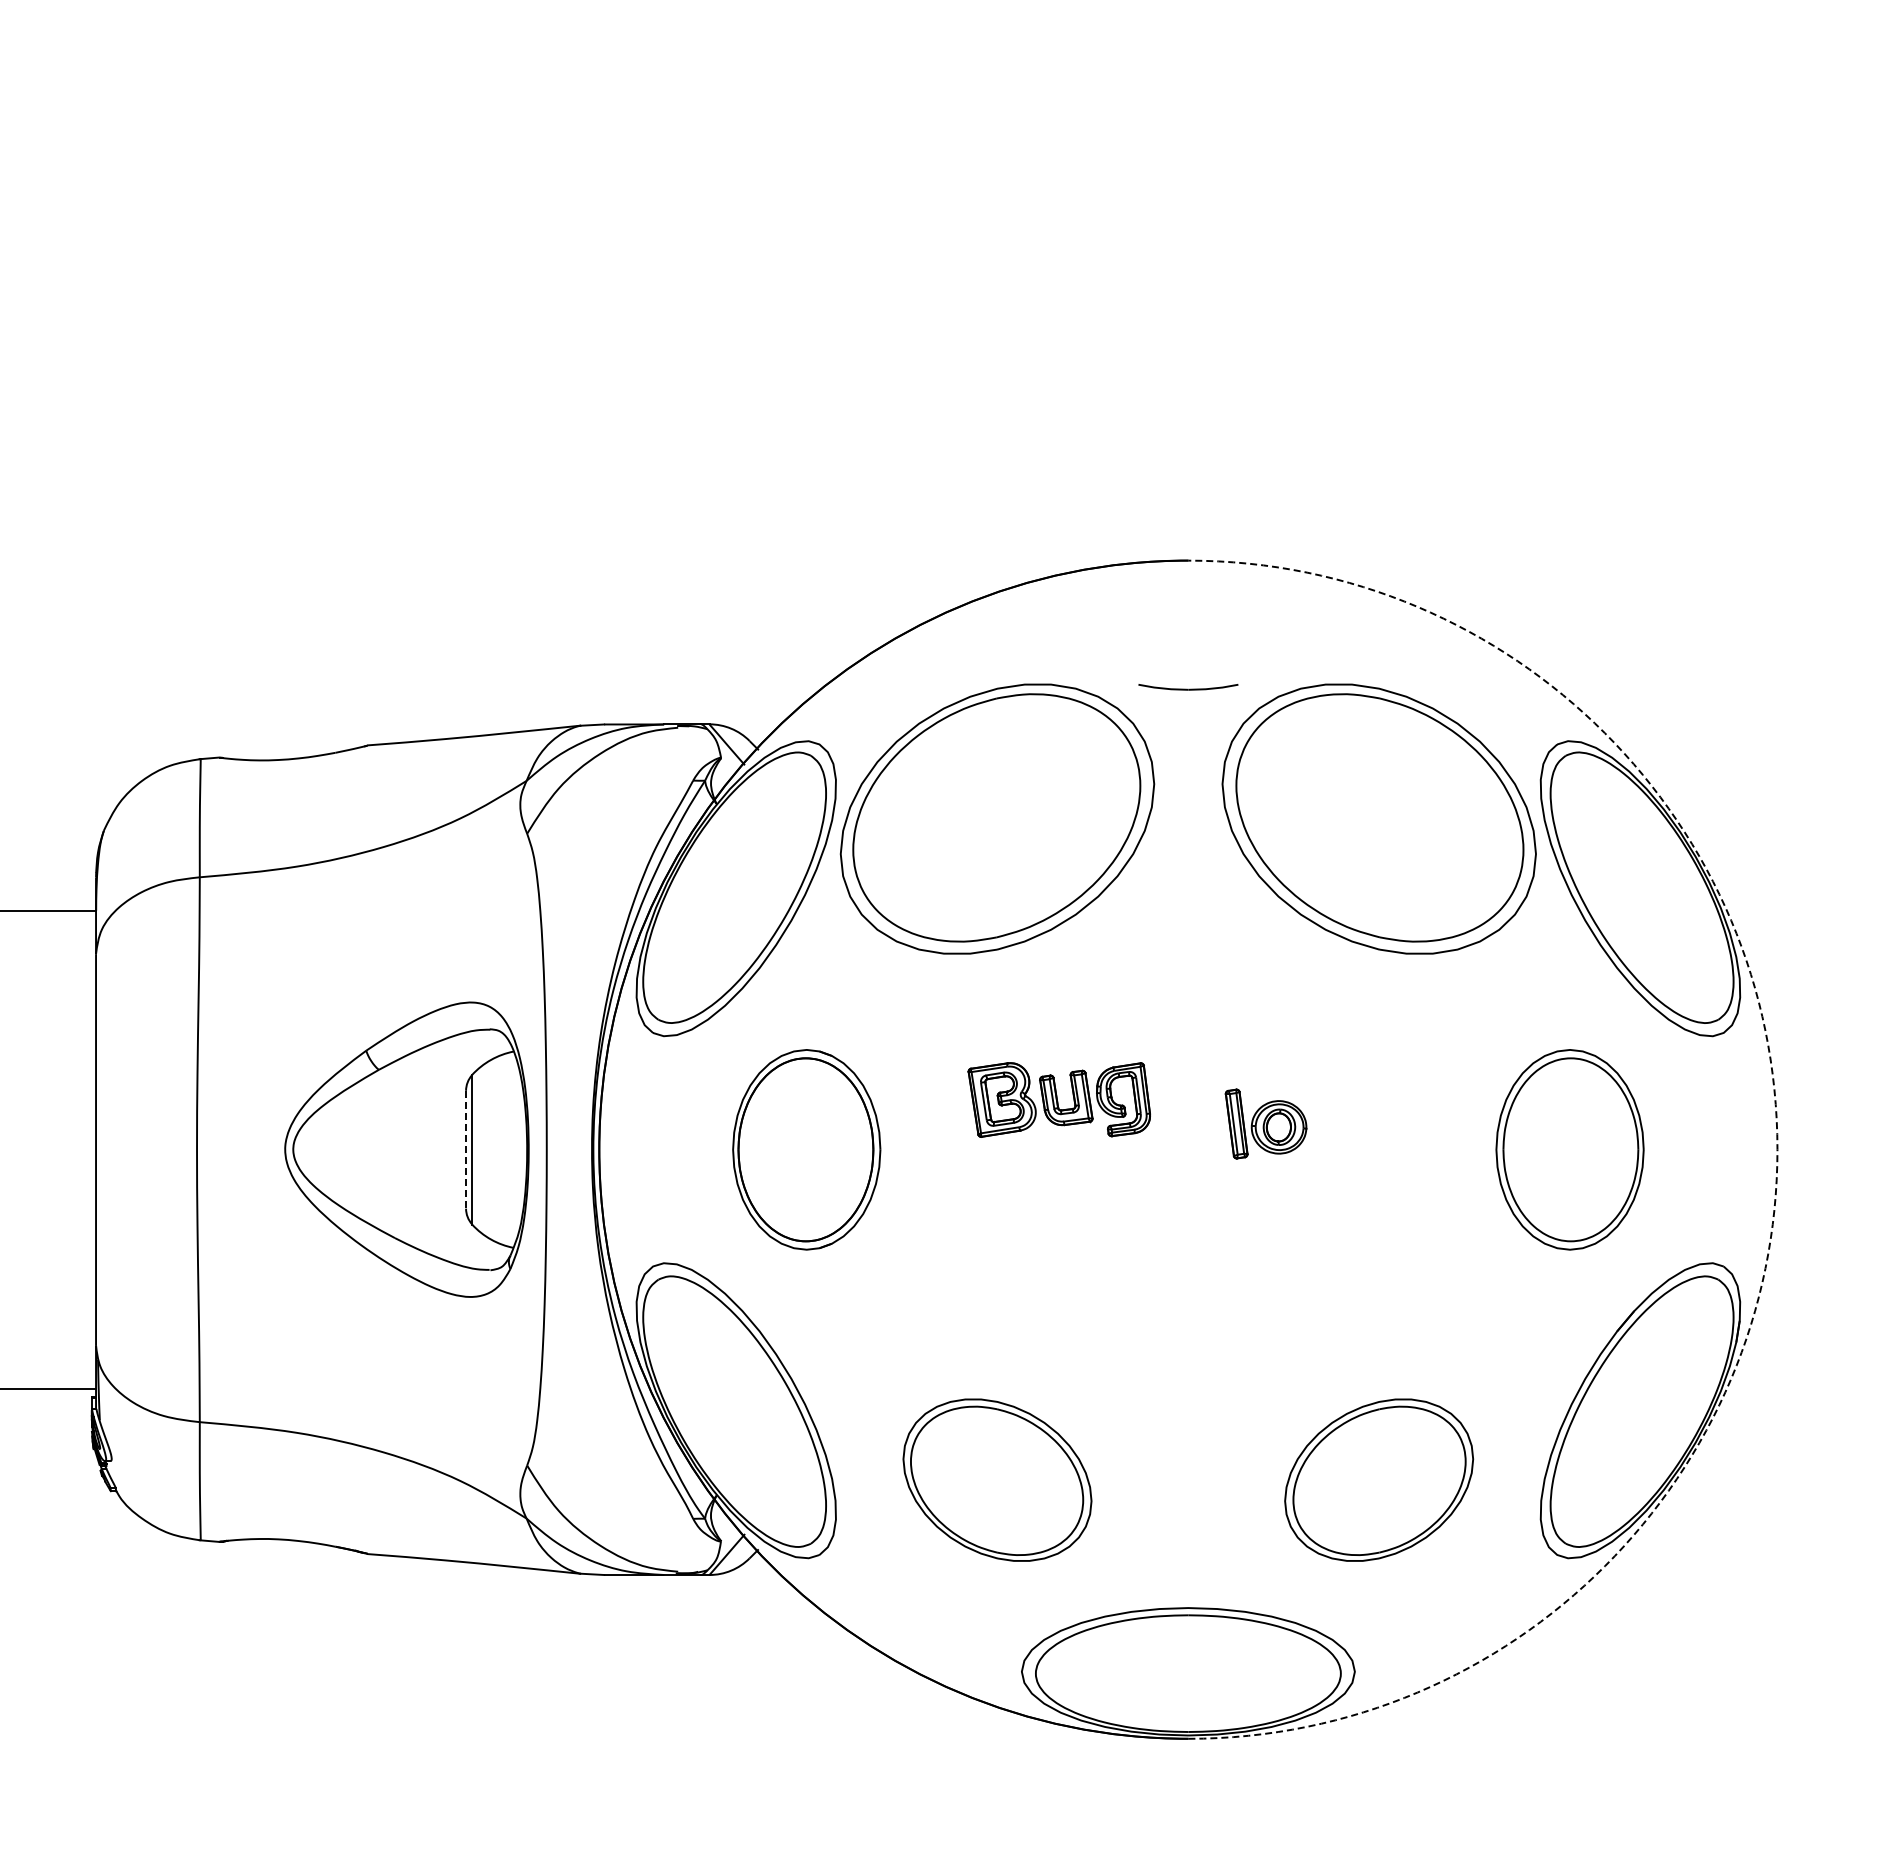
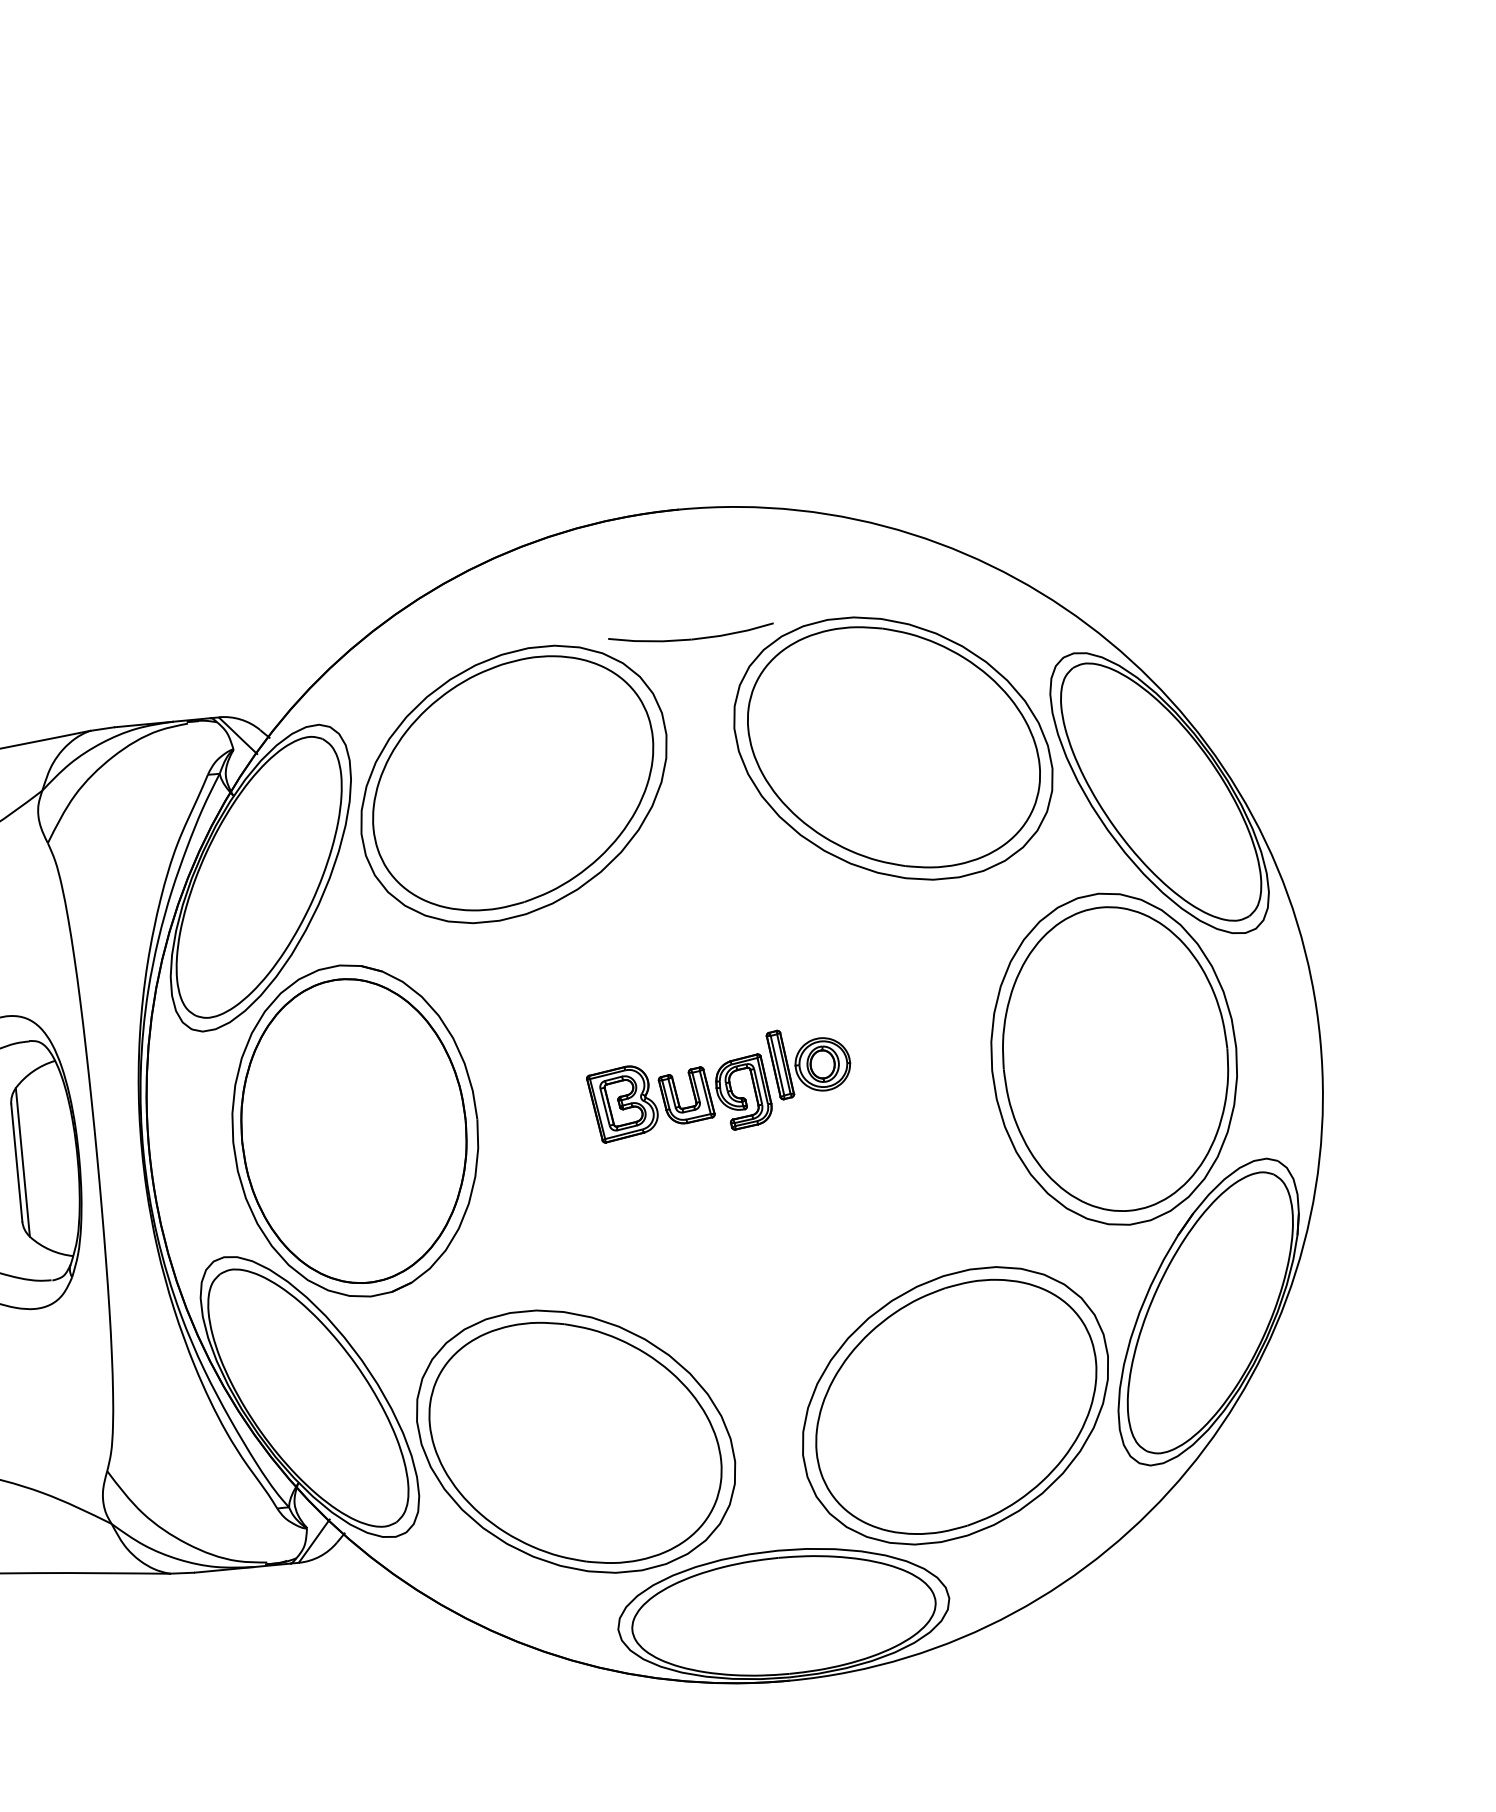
part: (1188, 687) -> (691, 635), size x1.67
part: (1058, 1099) -> (679, 1098), moved
line: (466, 1149) -> (17, 1162), dashed -> solid
part: (806, 1149) -> (355, 1130), size x1.67
part: (1569, 1149) -> (1113, 1059), size x1.67
arc: (1777, 1149) -> (1320, 1039), dashed -> solid
part: (997, 1479) -> (576, 1440), size x1.67
part: (1378, 1479) -> (954, 1405), size x1.67

